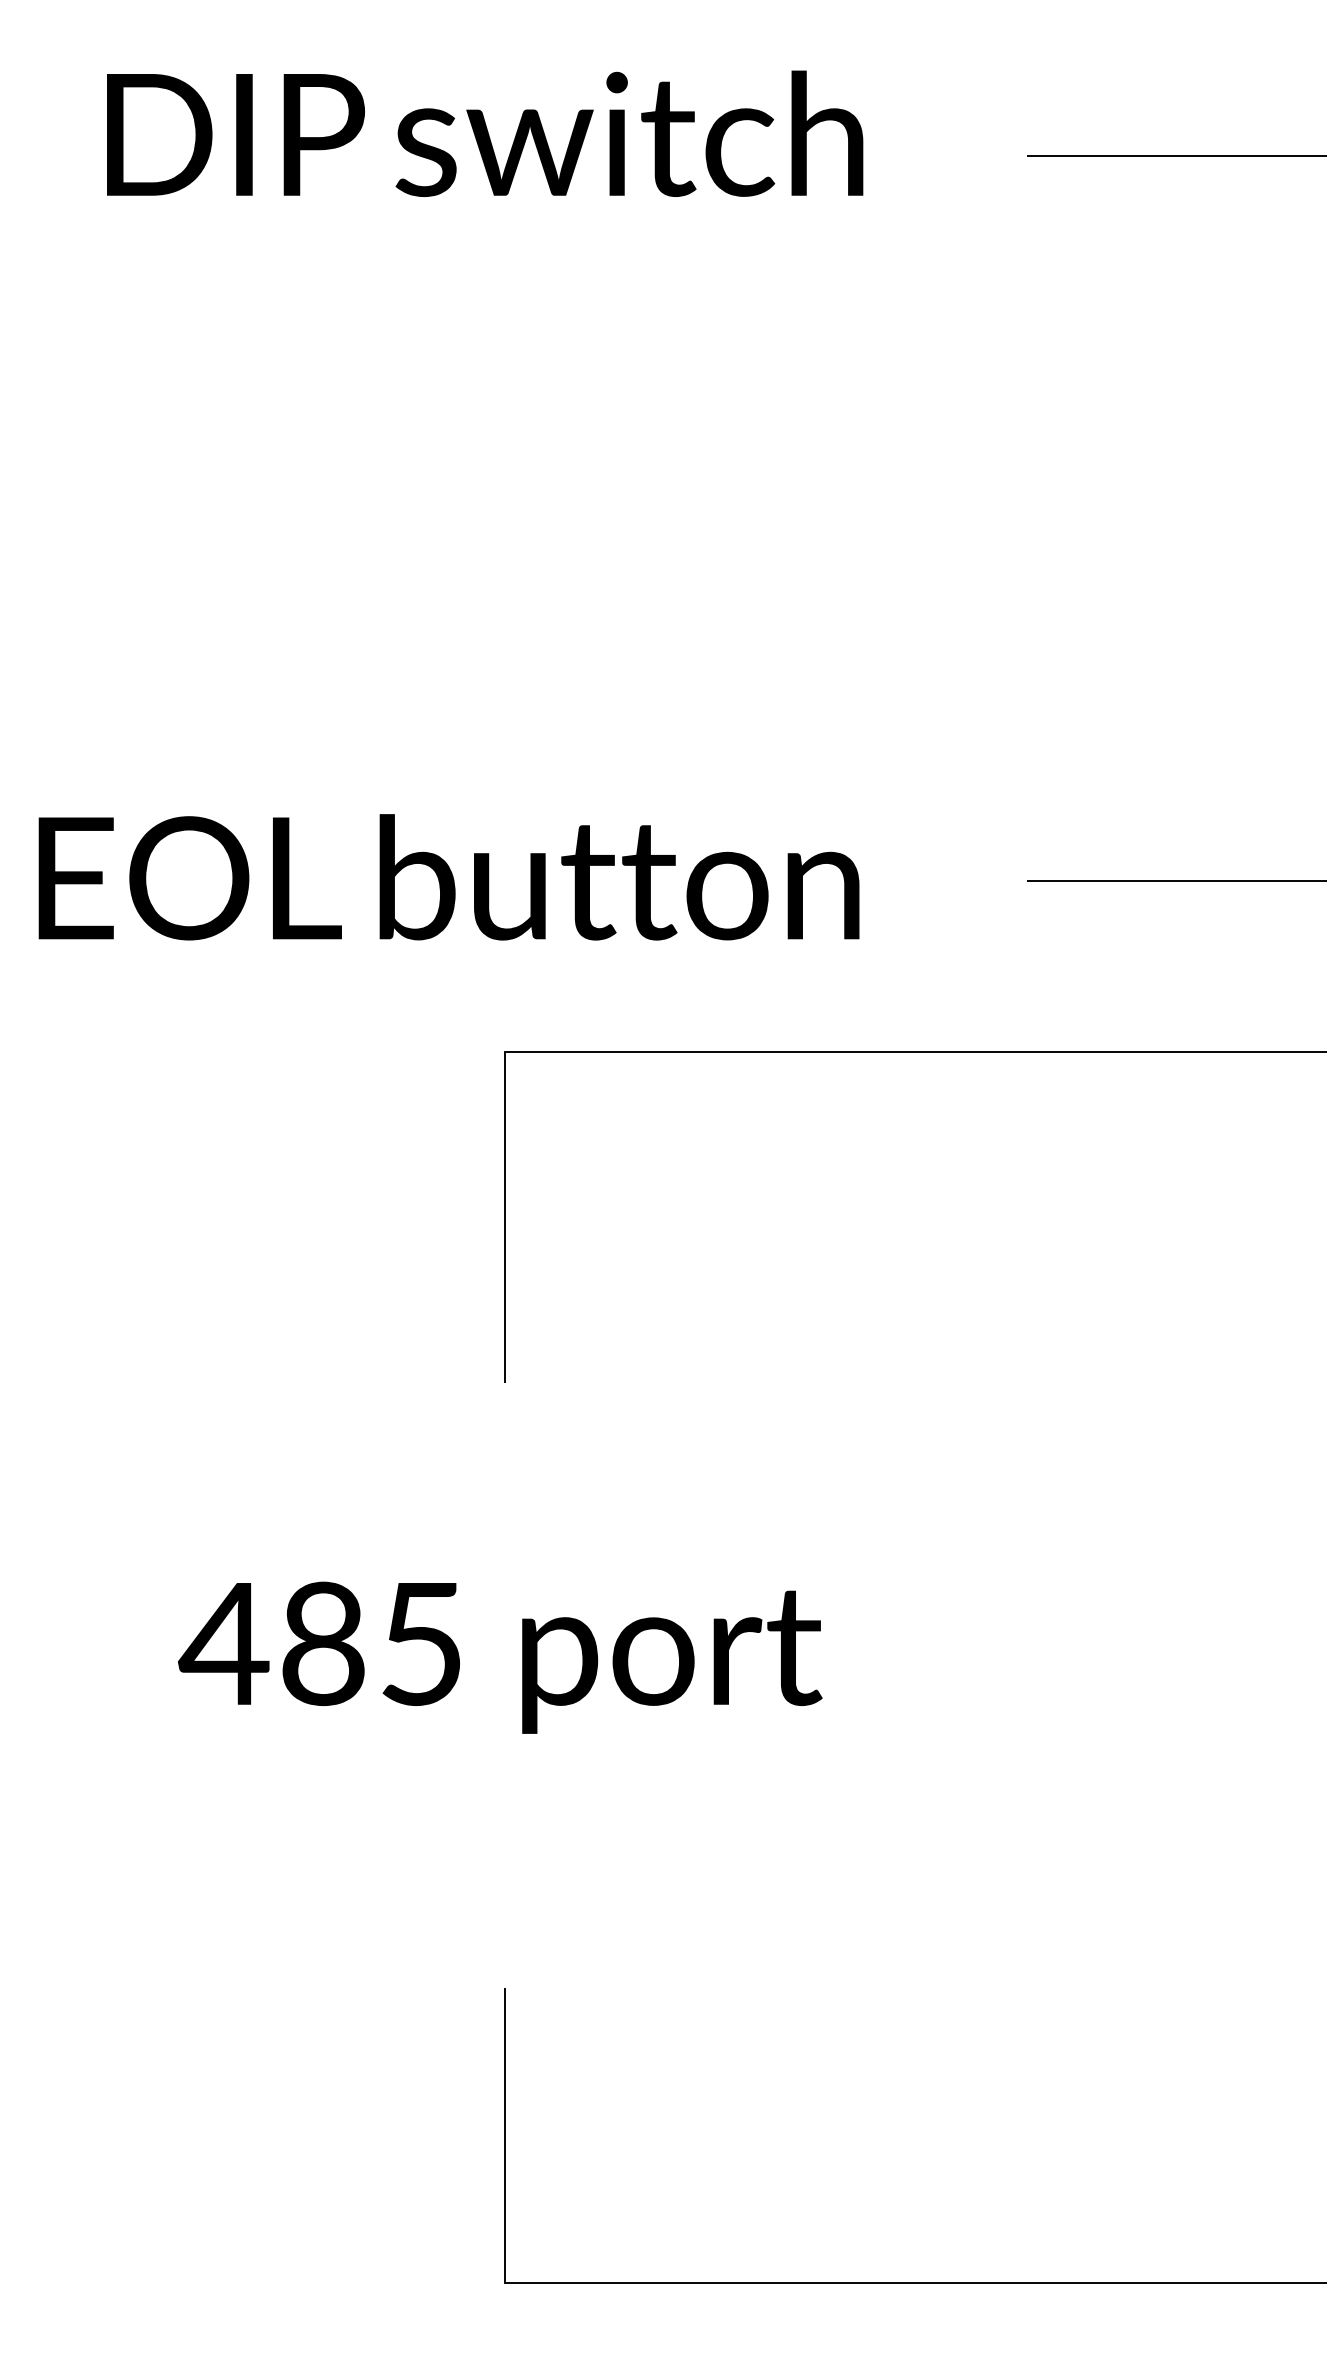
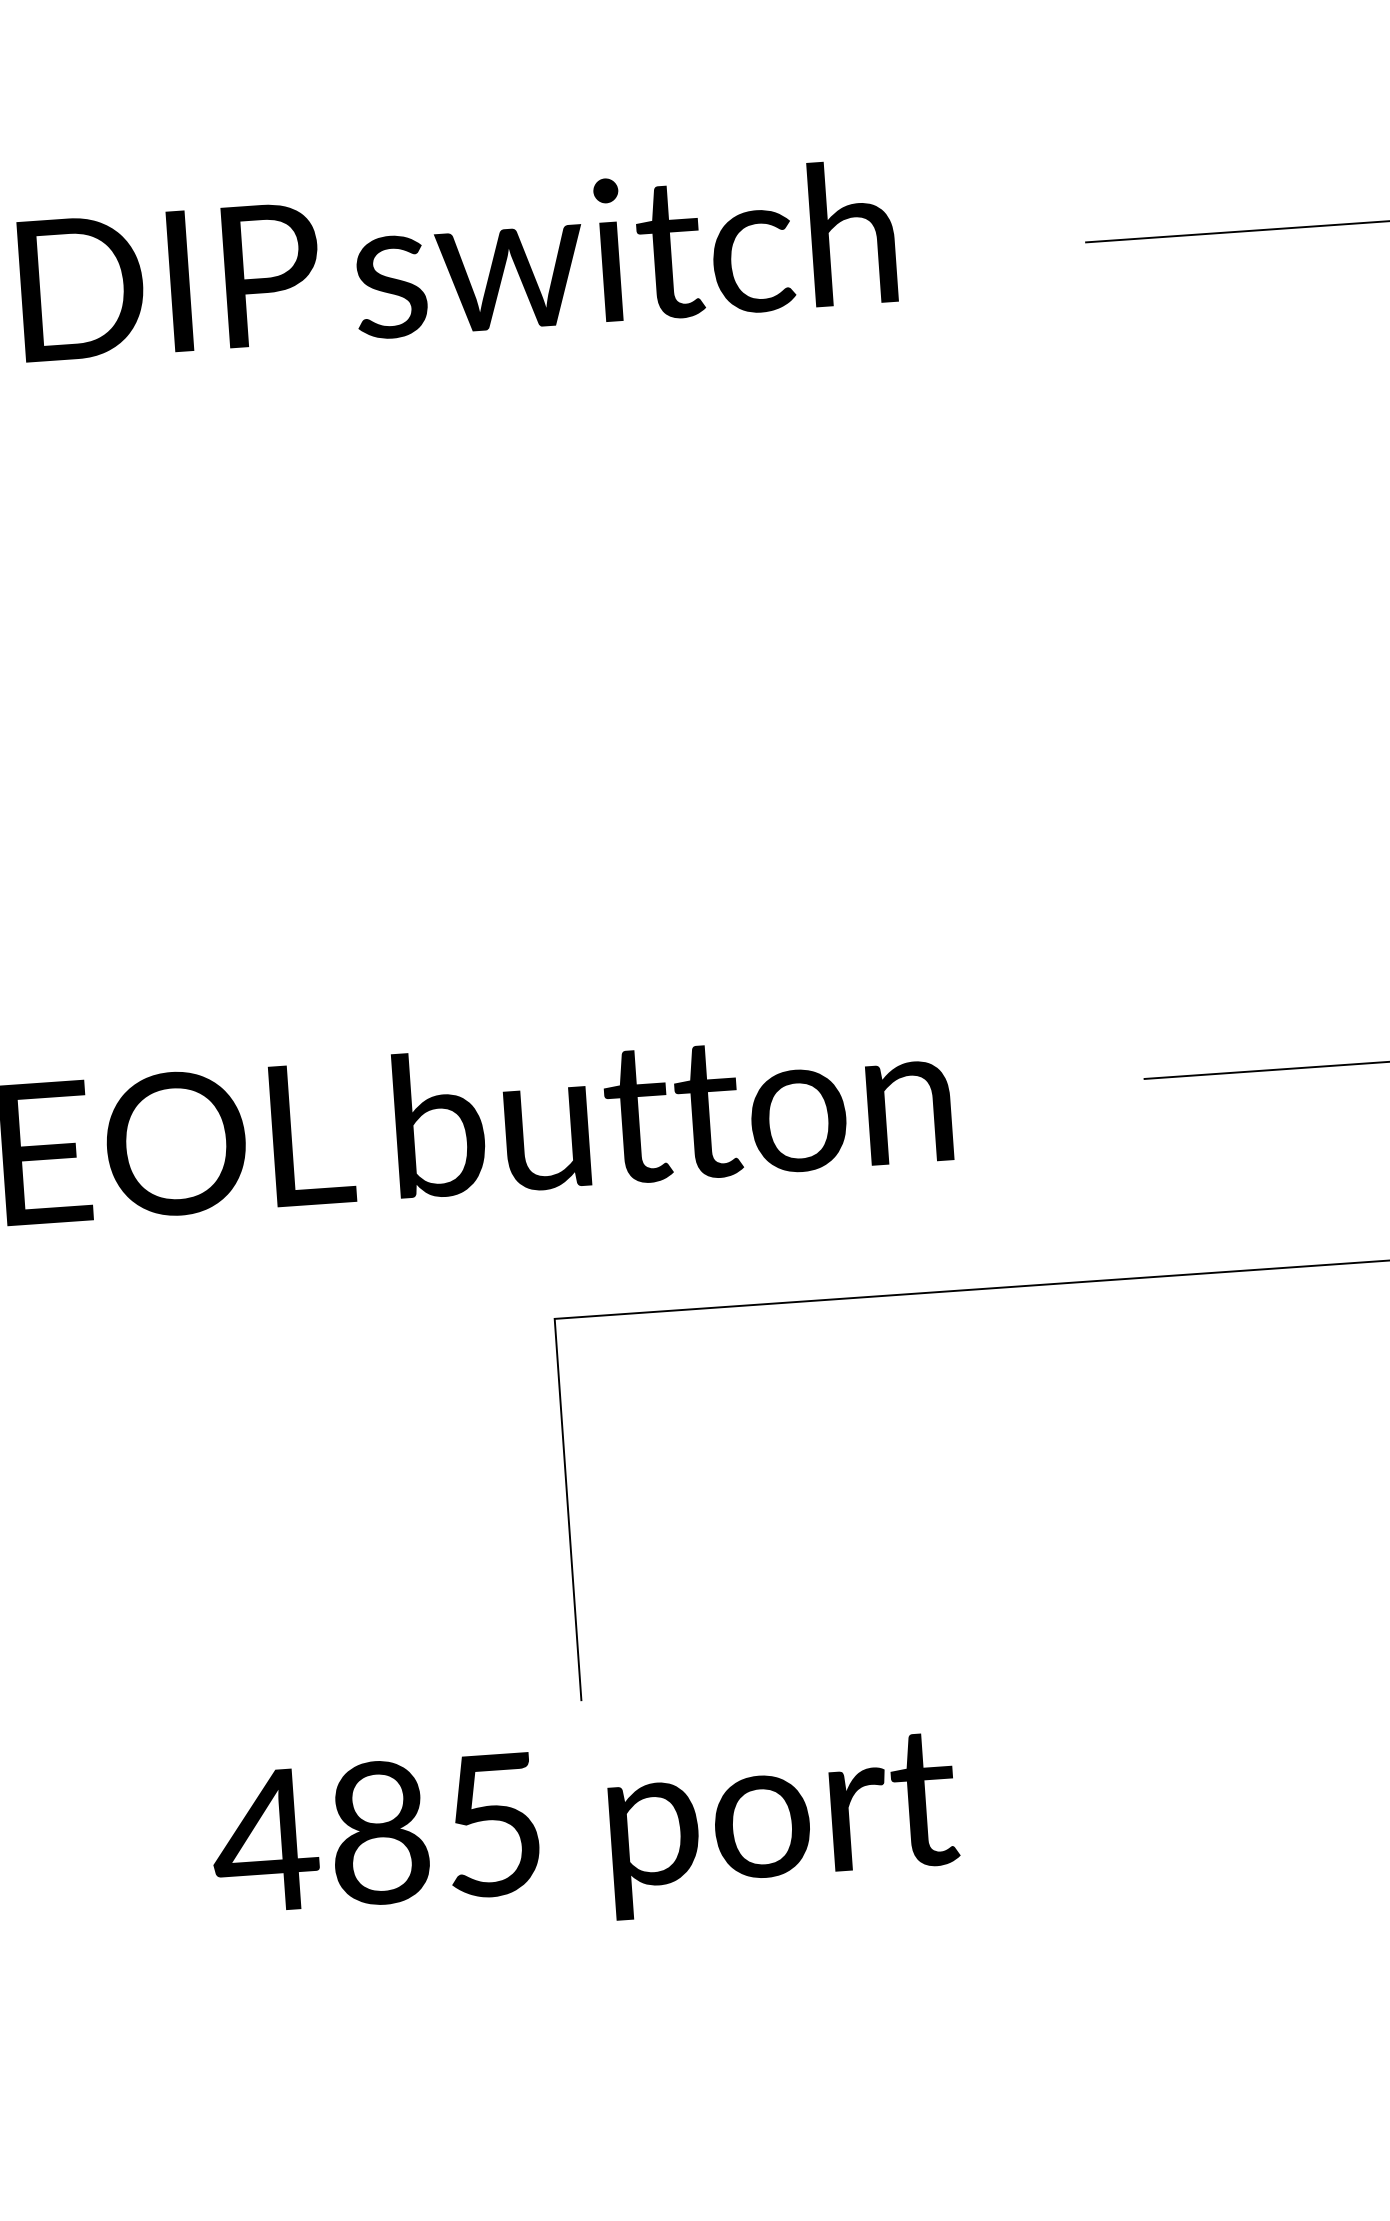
text: (500, 1657) -> (585, 1834), moved

